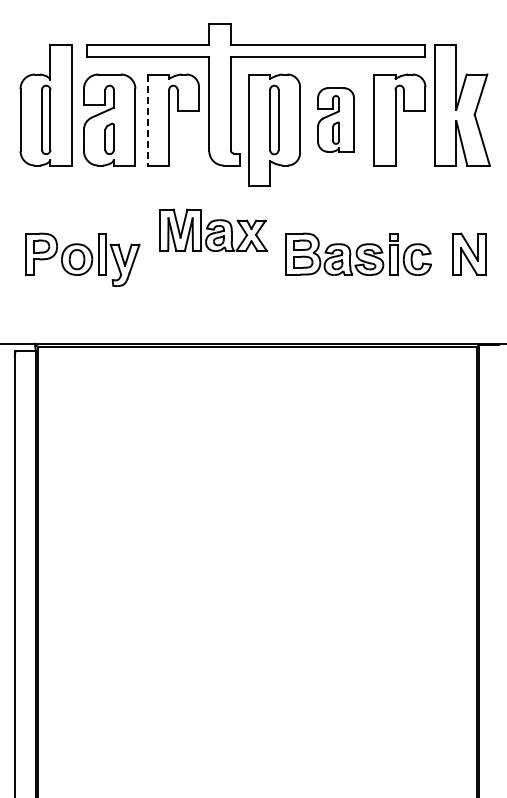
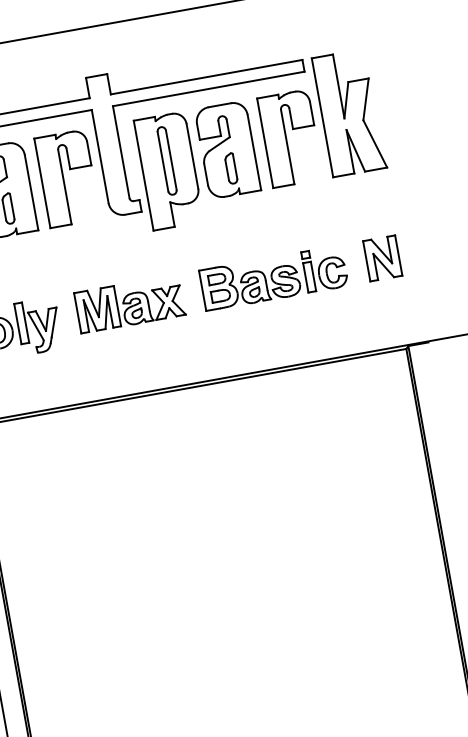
part: (335, 119) -> (227, 149), size x1.43
line: (147, 120) -> (42, 183), dashed -> solid
part: (213, 229) -> (129, 303), moved

